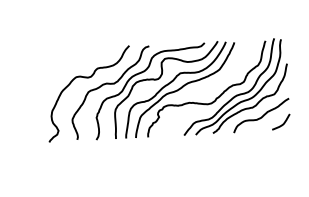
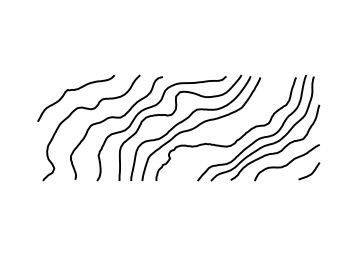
curve: (74, 61) -> (76, 90), added

